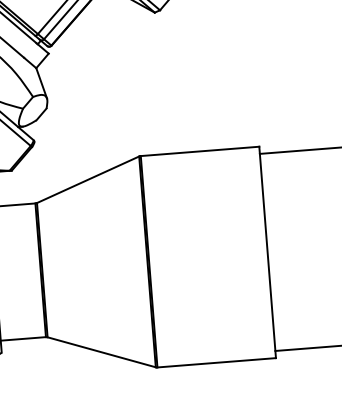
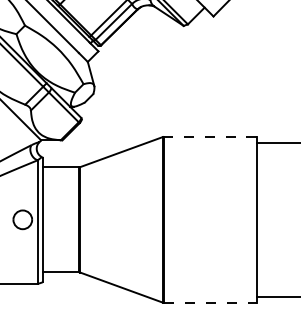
line: (200, 150) -> (210, 136), solid -> dashed
line: (216, 362) -> (210, 302), solid -> dashed

